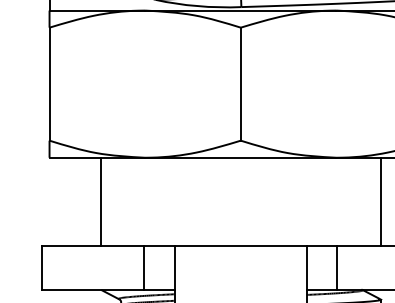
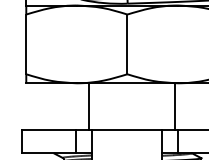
line: (101, 201) -> (88, 106), moved
line: (381, 201) -> (175, 106), moved

